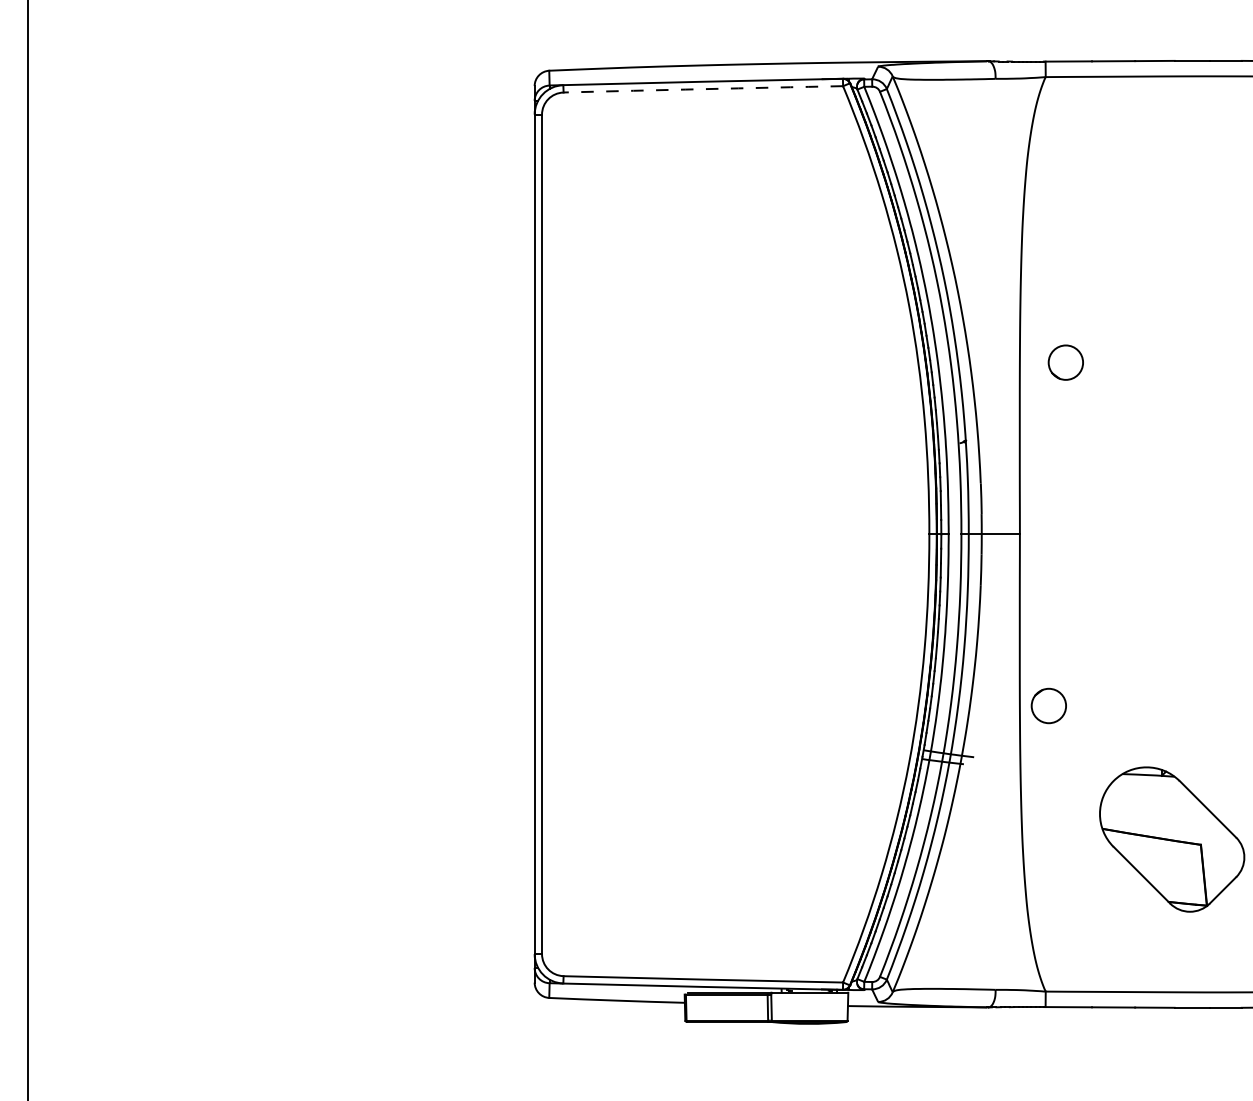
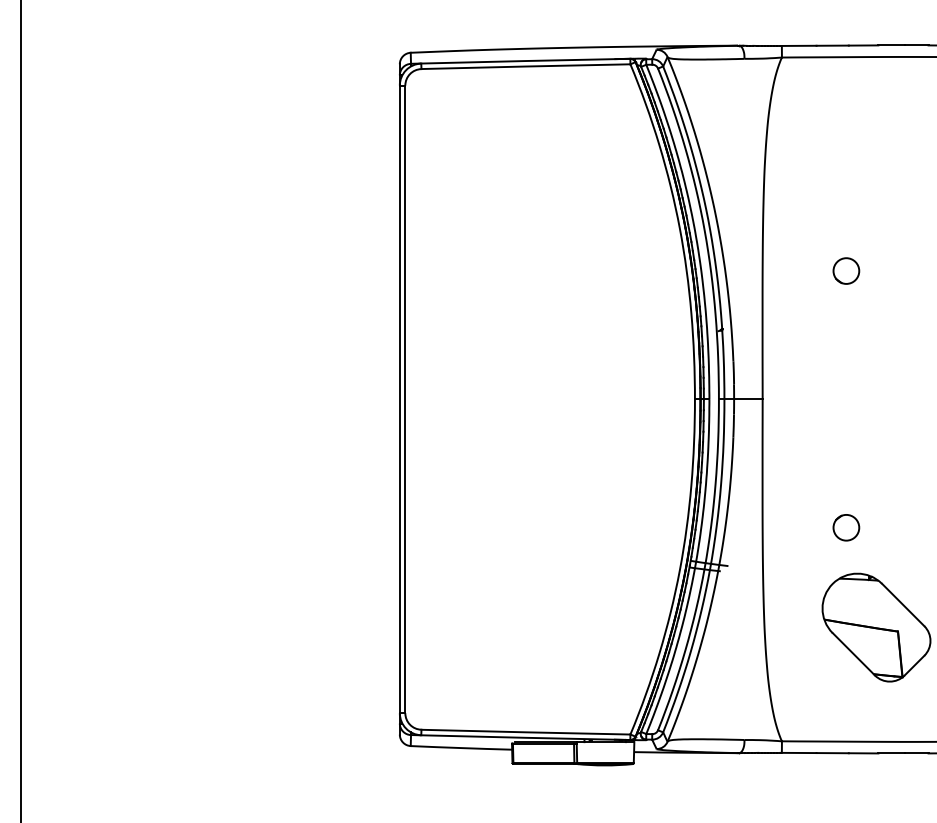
arc: (703, 89) -> (526, 66), dashed -> solid
circle: (1065, 362) -> (846, 270), moved
part: (1048, 705) -> (846, 527), moved

